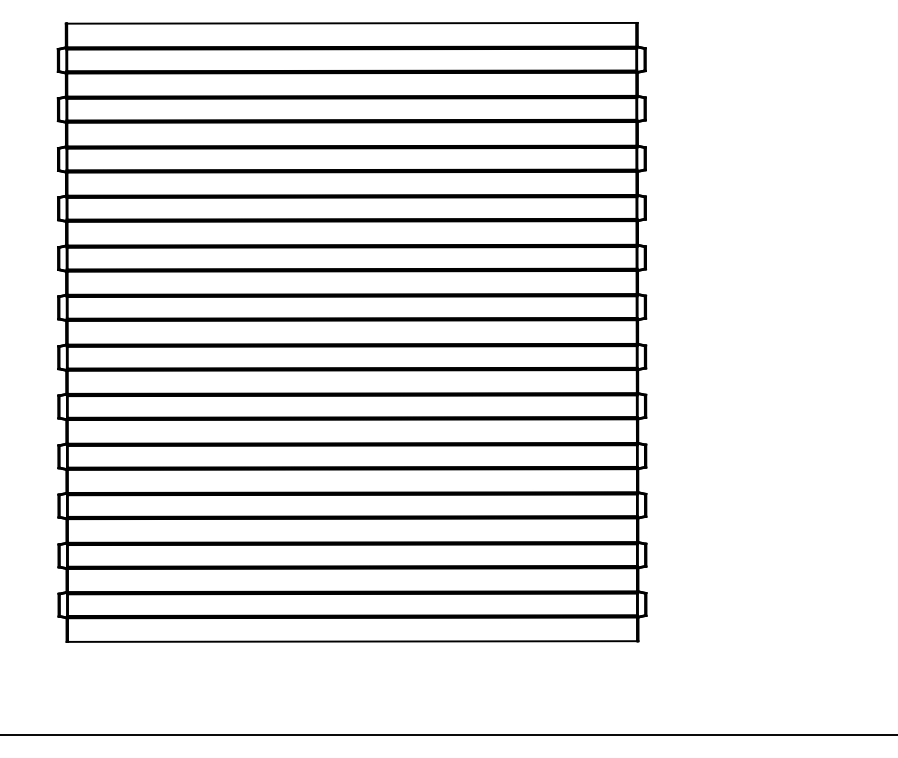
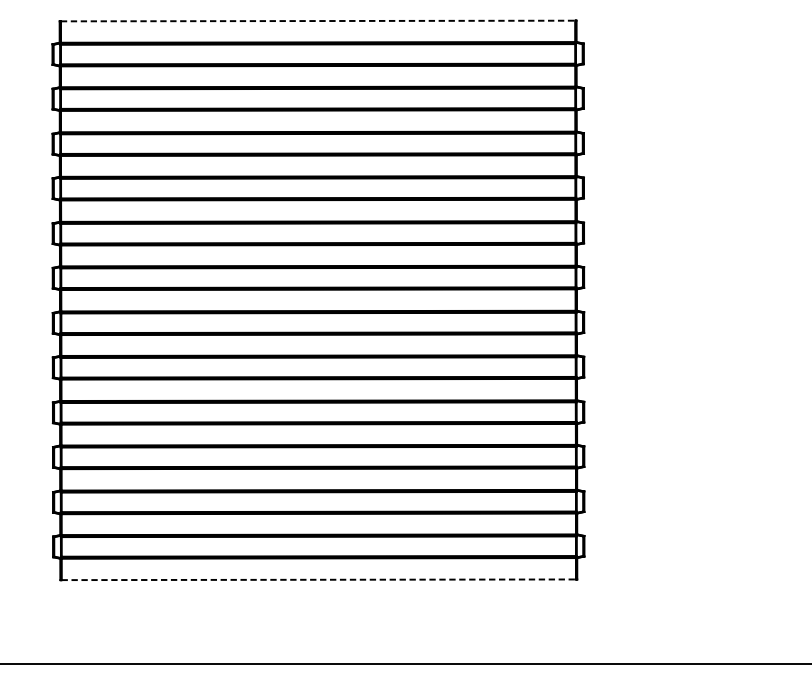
line: (352, 23) -> (318, 21), solid -> dashed
line: (352, 641) -> (318, 579), solid -> dashed

